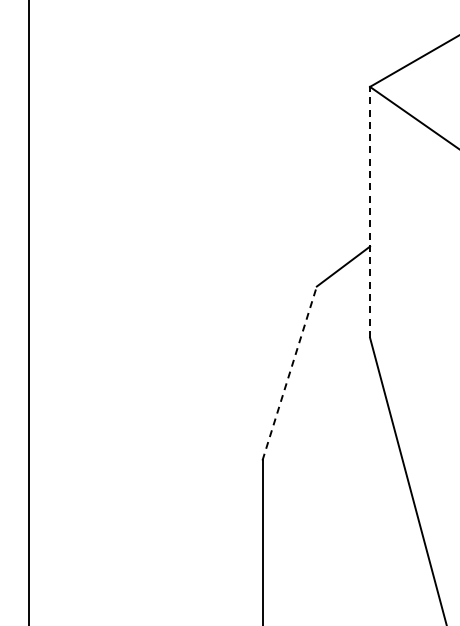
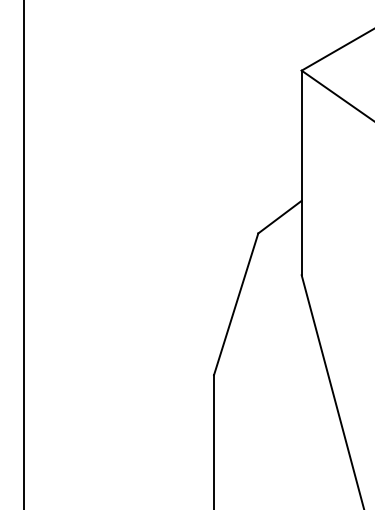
line: (370, 211) -> (302, 172), dashed -> solid
line: (289, 373) -> (236, 304), dashed -> solid

